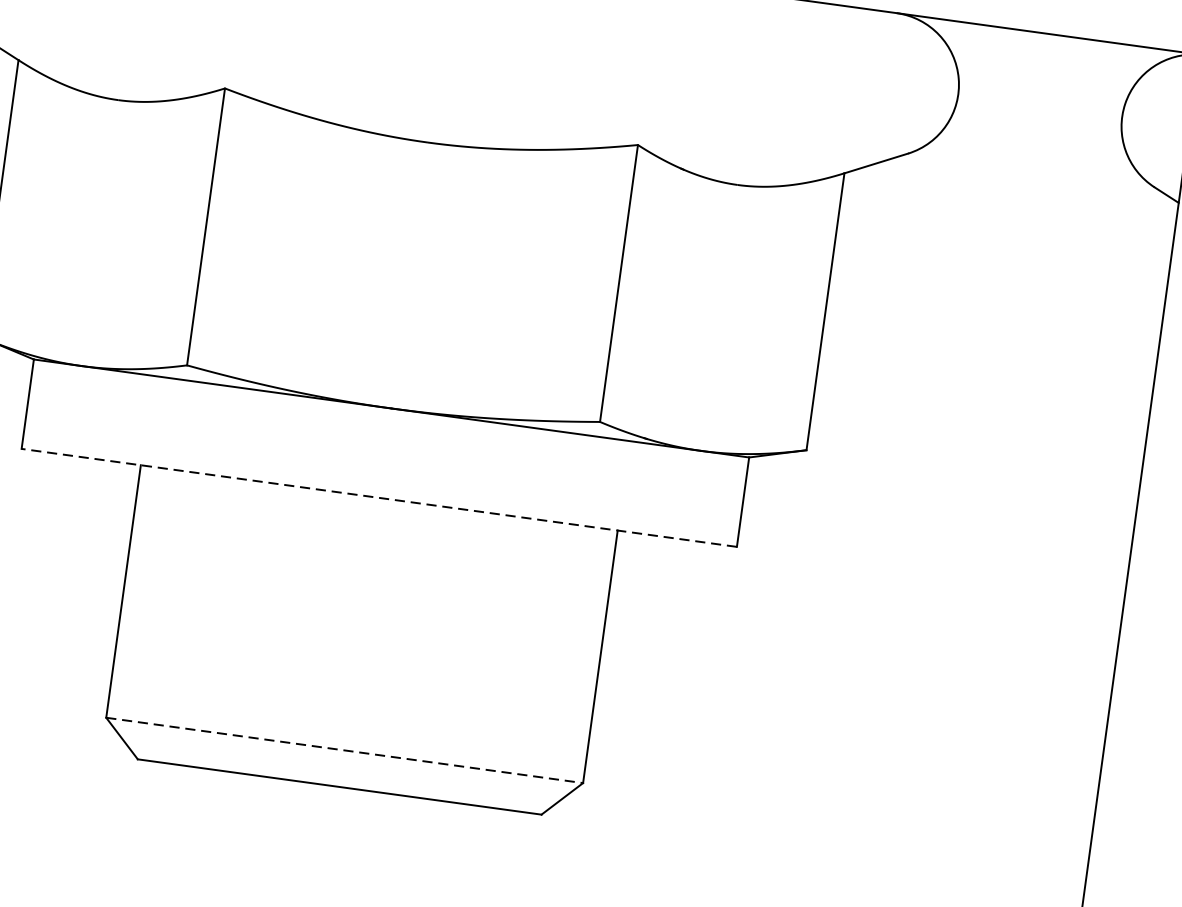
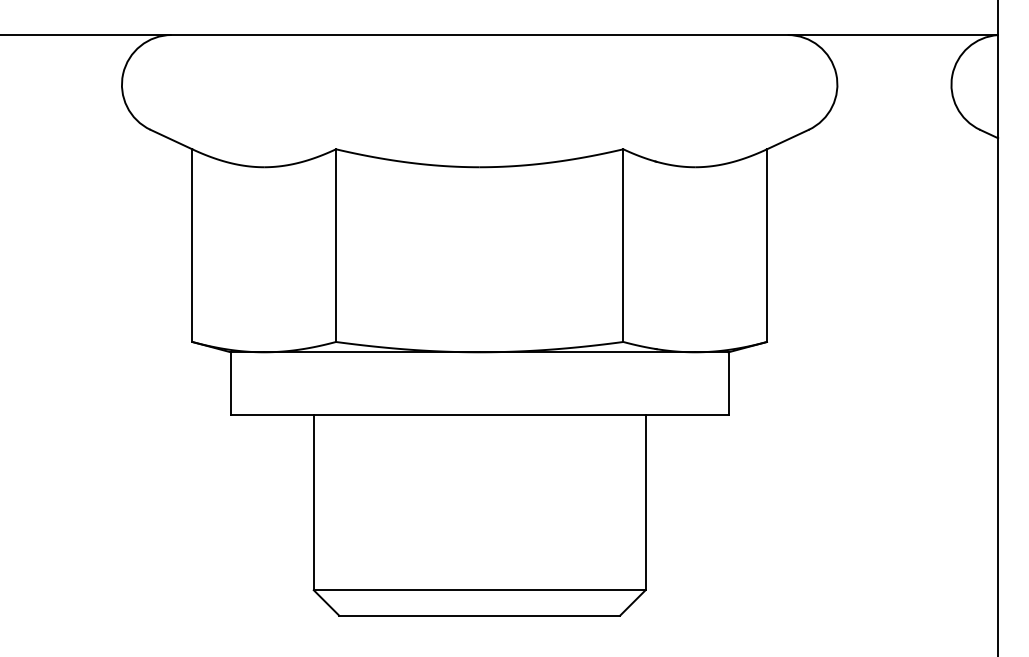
line: (379, 497) -> (479, 414), dashed -> solid
line: (344, 750) -> (479, 590), dashed -> solid

